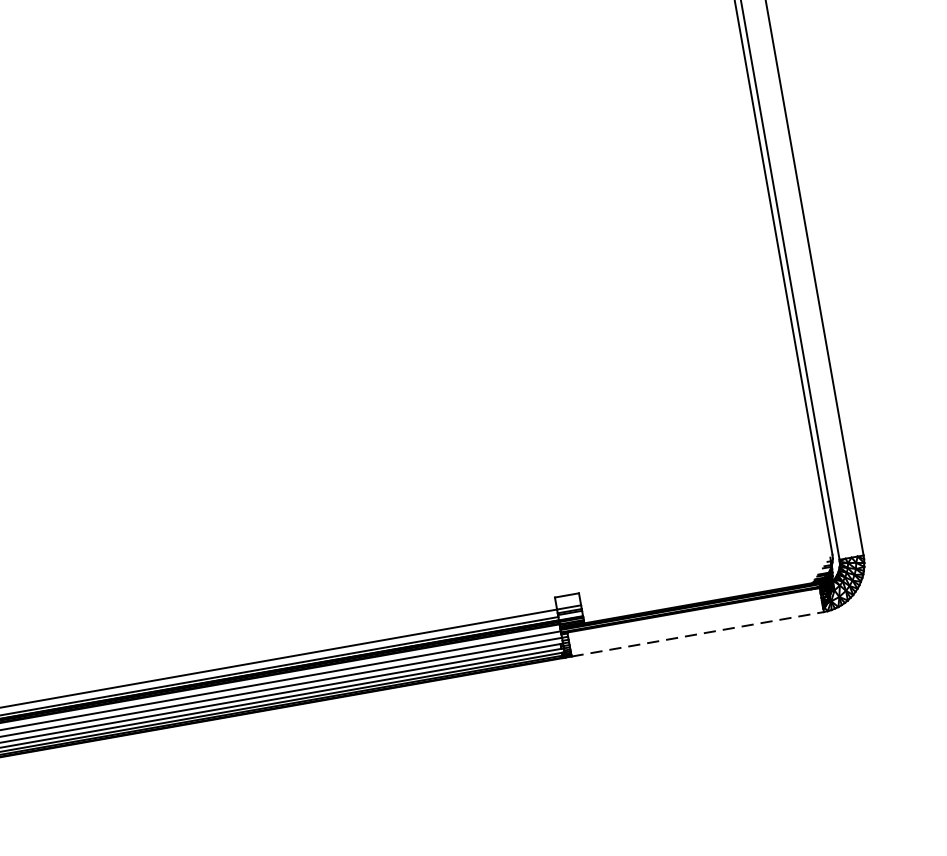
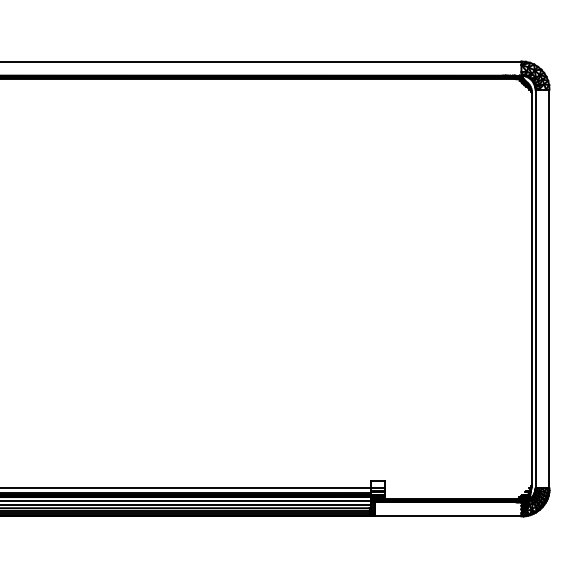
line: (698, 634) -> (448, 516), dashed -> solid

